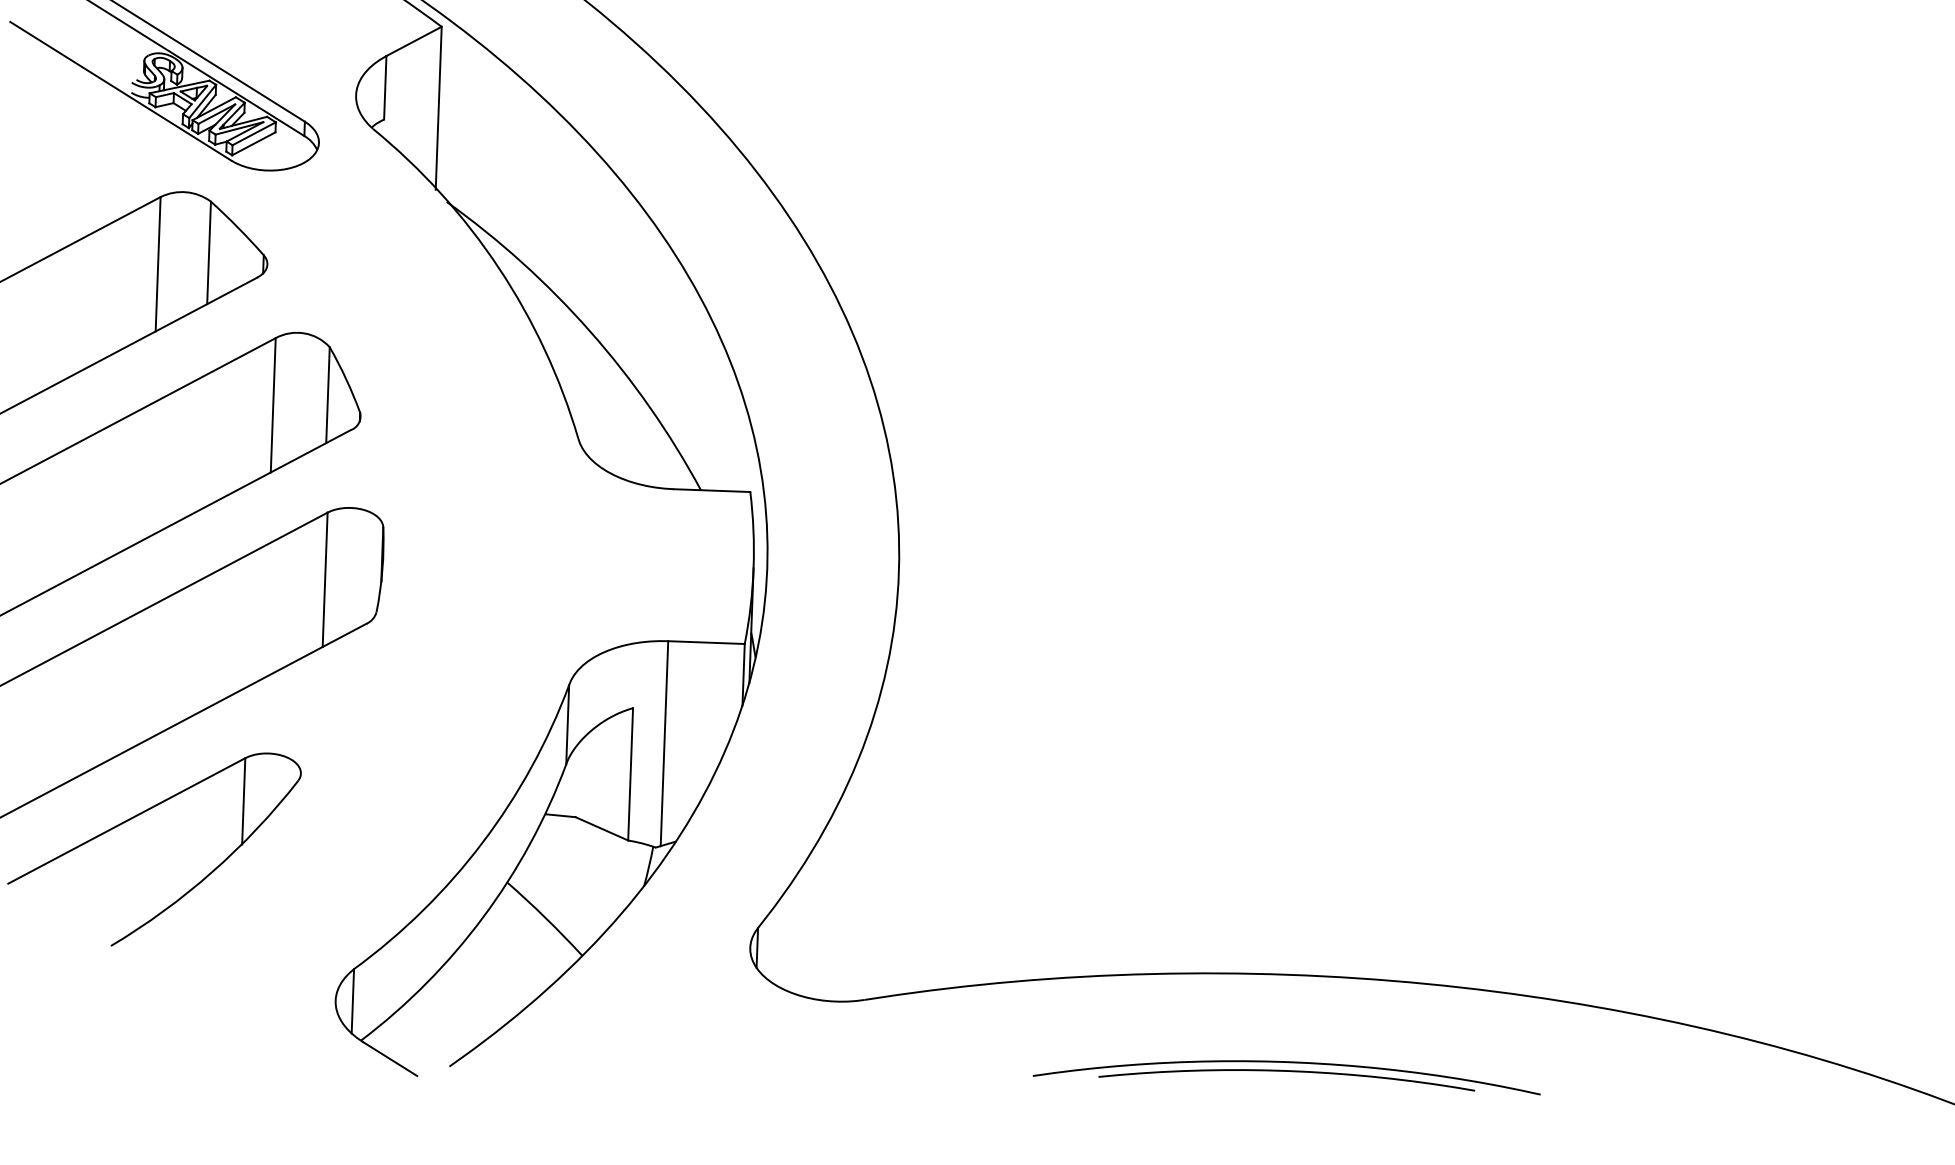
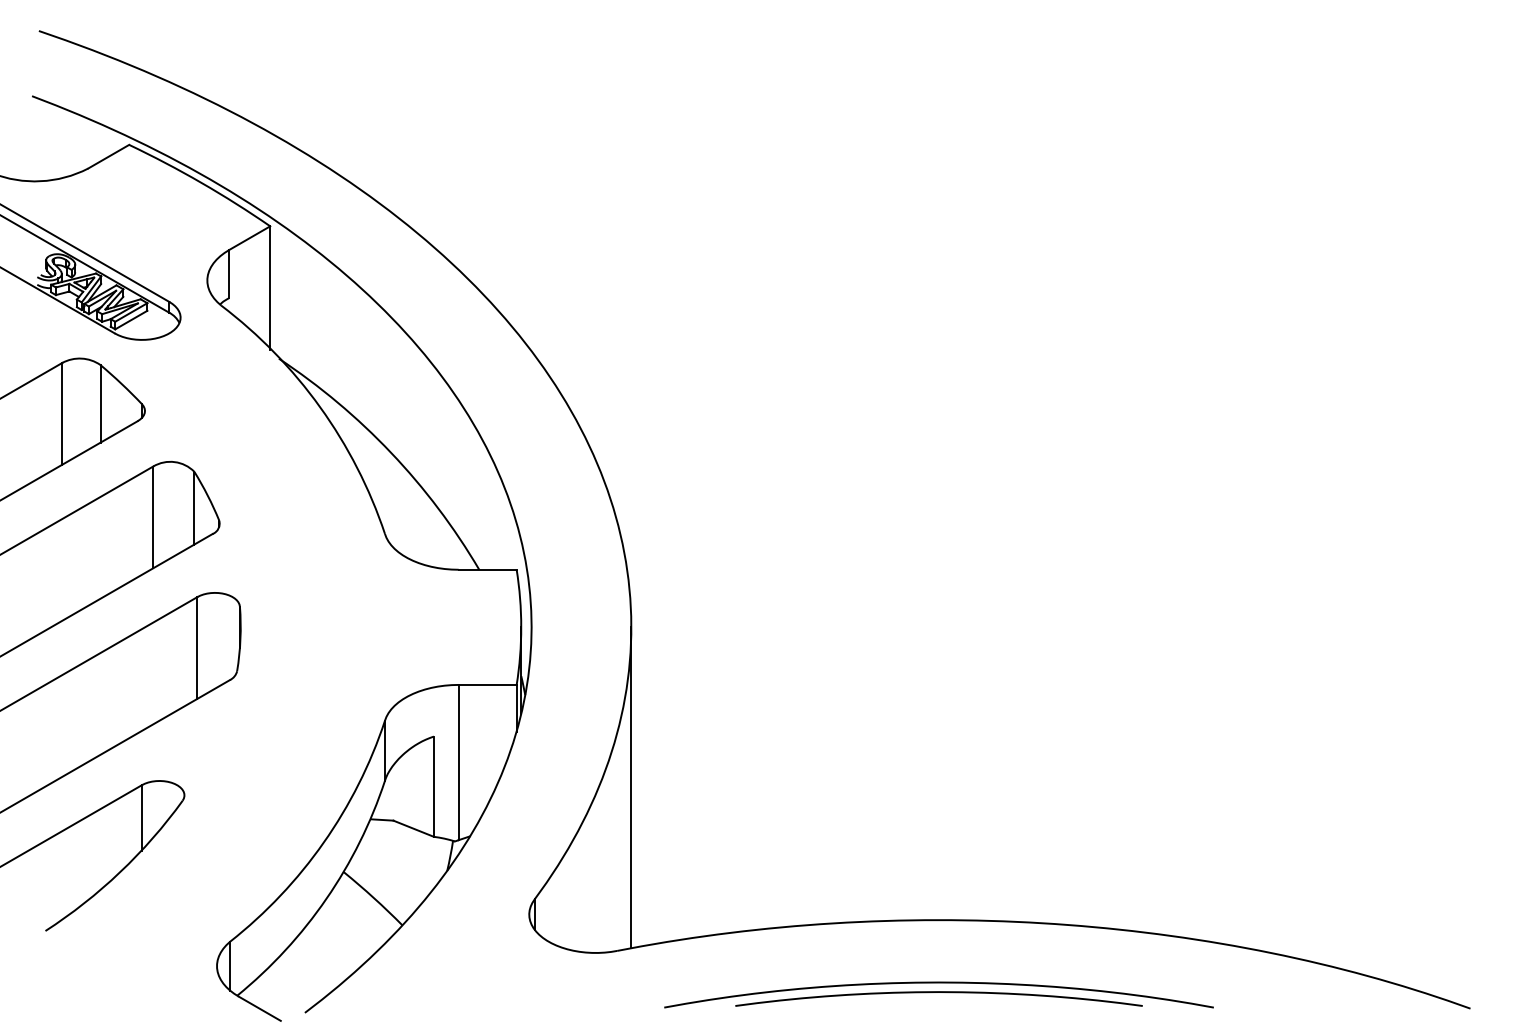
line: (891, 784) -> (631, 787), added
part: (1286, 1072) -> (938, 994), size x1.43

